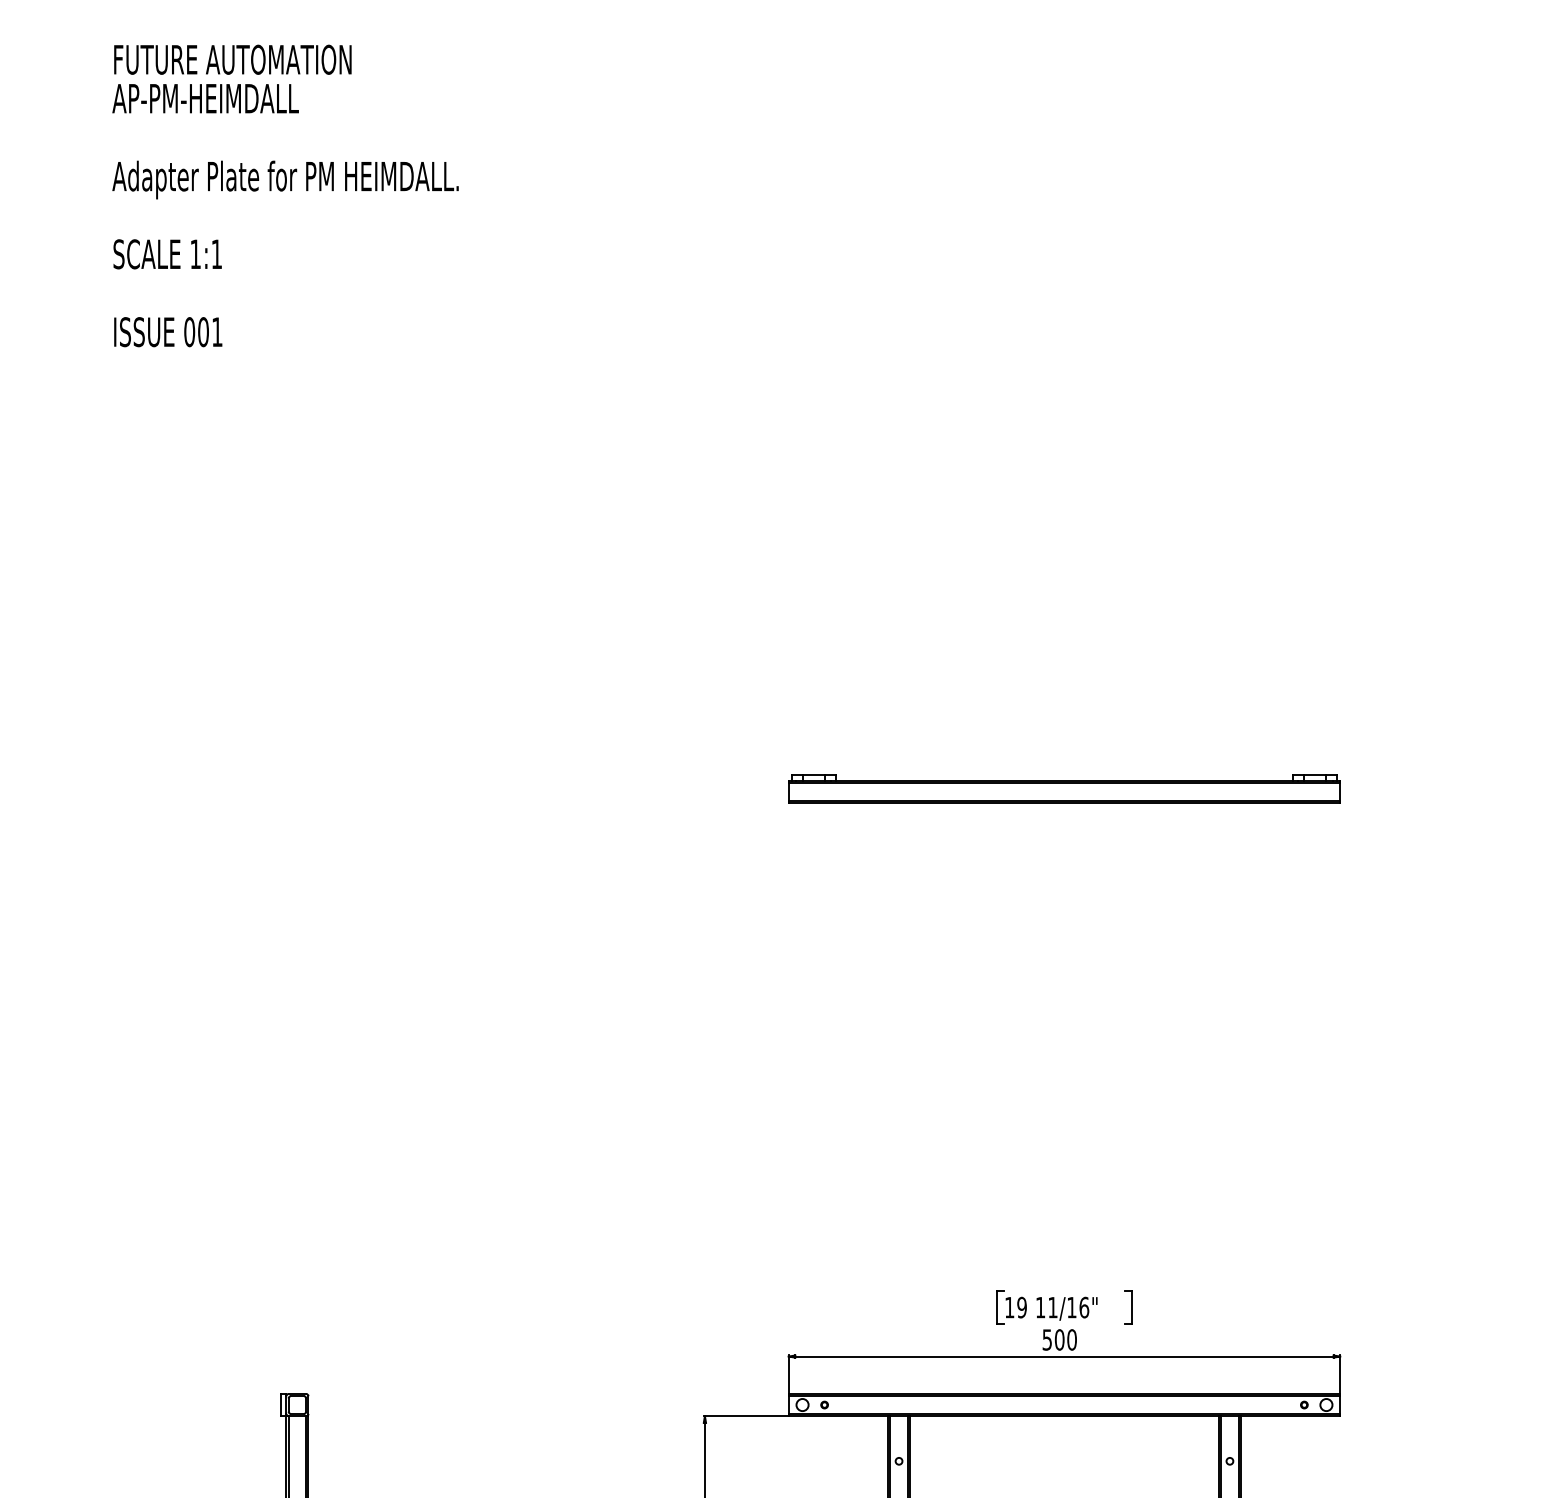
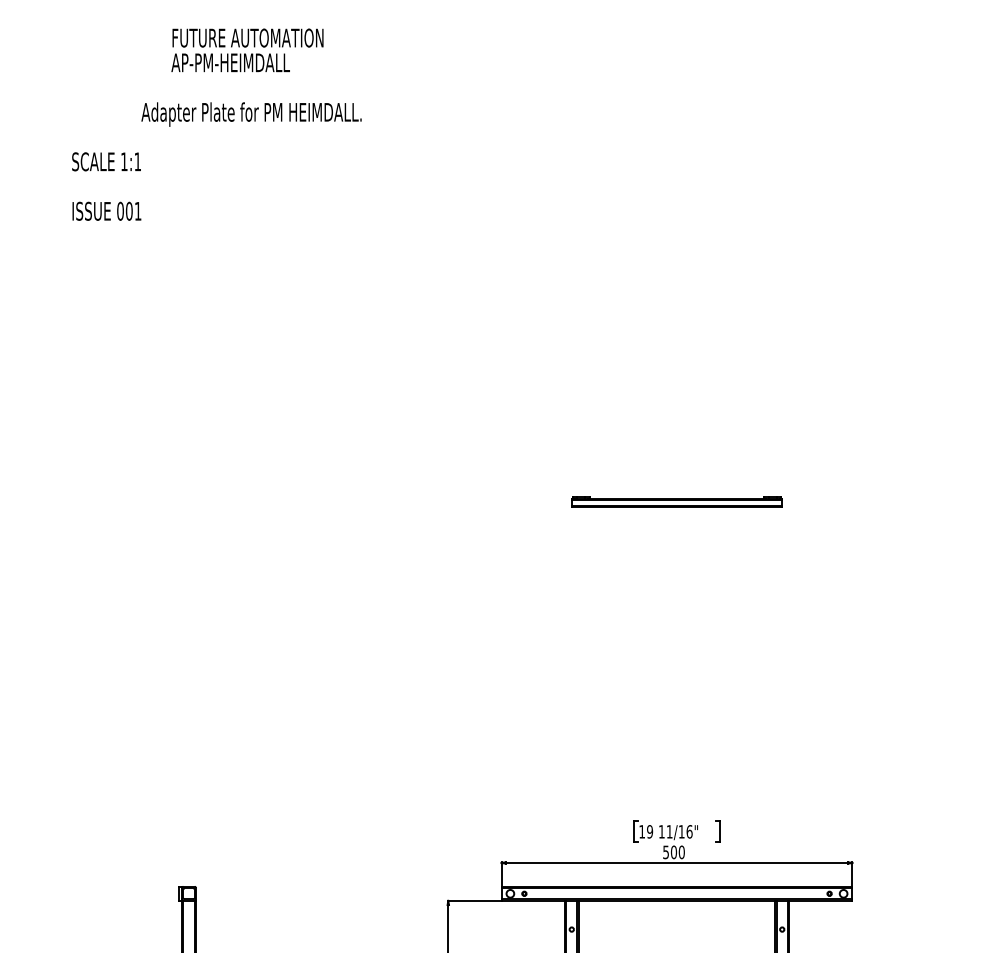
text: (232, 79) -> (247, 50), moved
text: (285, 179) -> (251, 114), moved
part: (1063, 788) -> (676, 501), size x0.6

